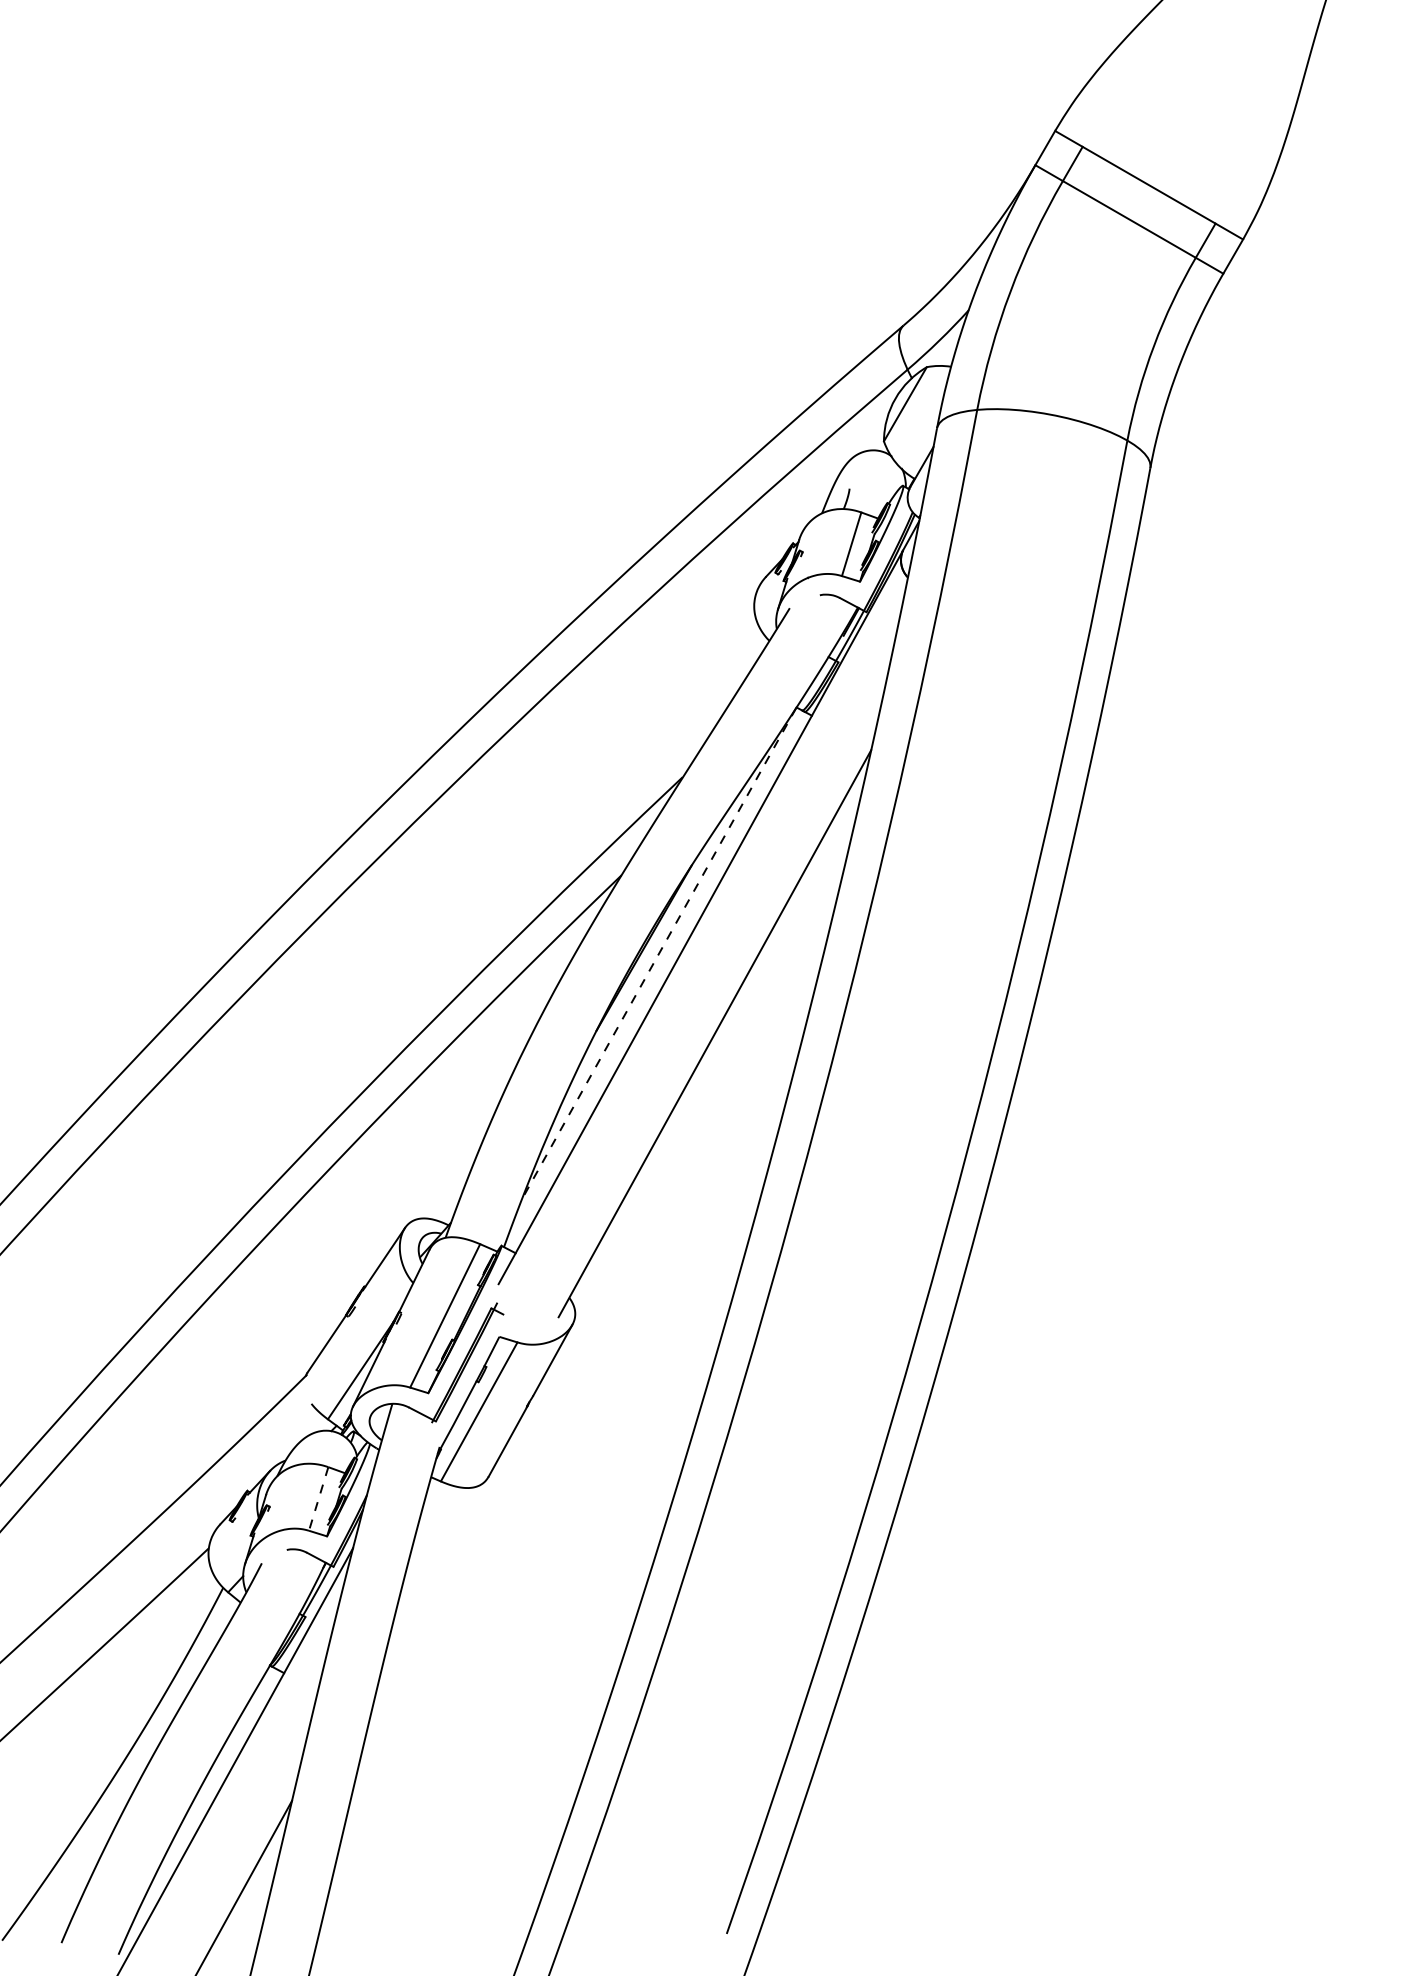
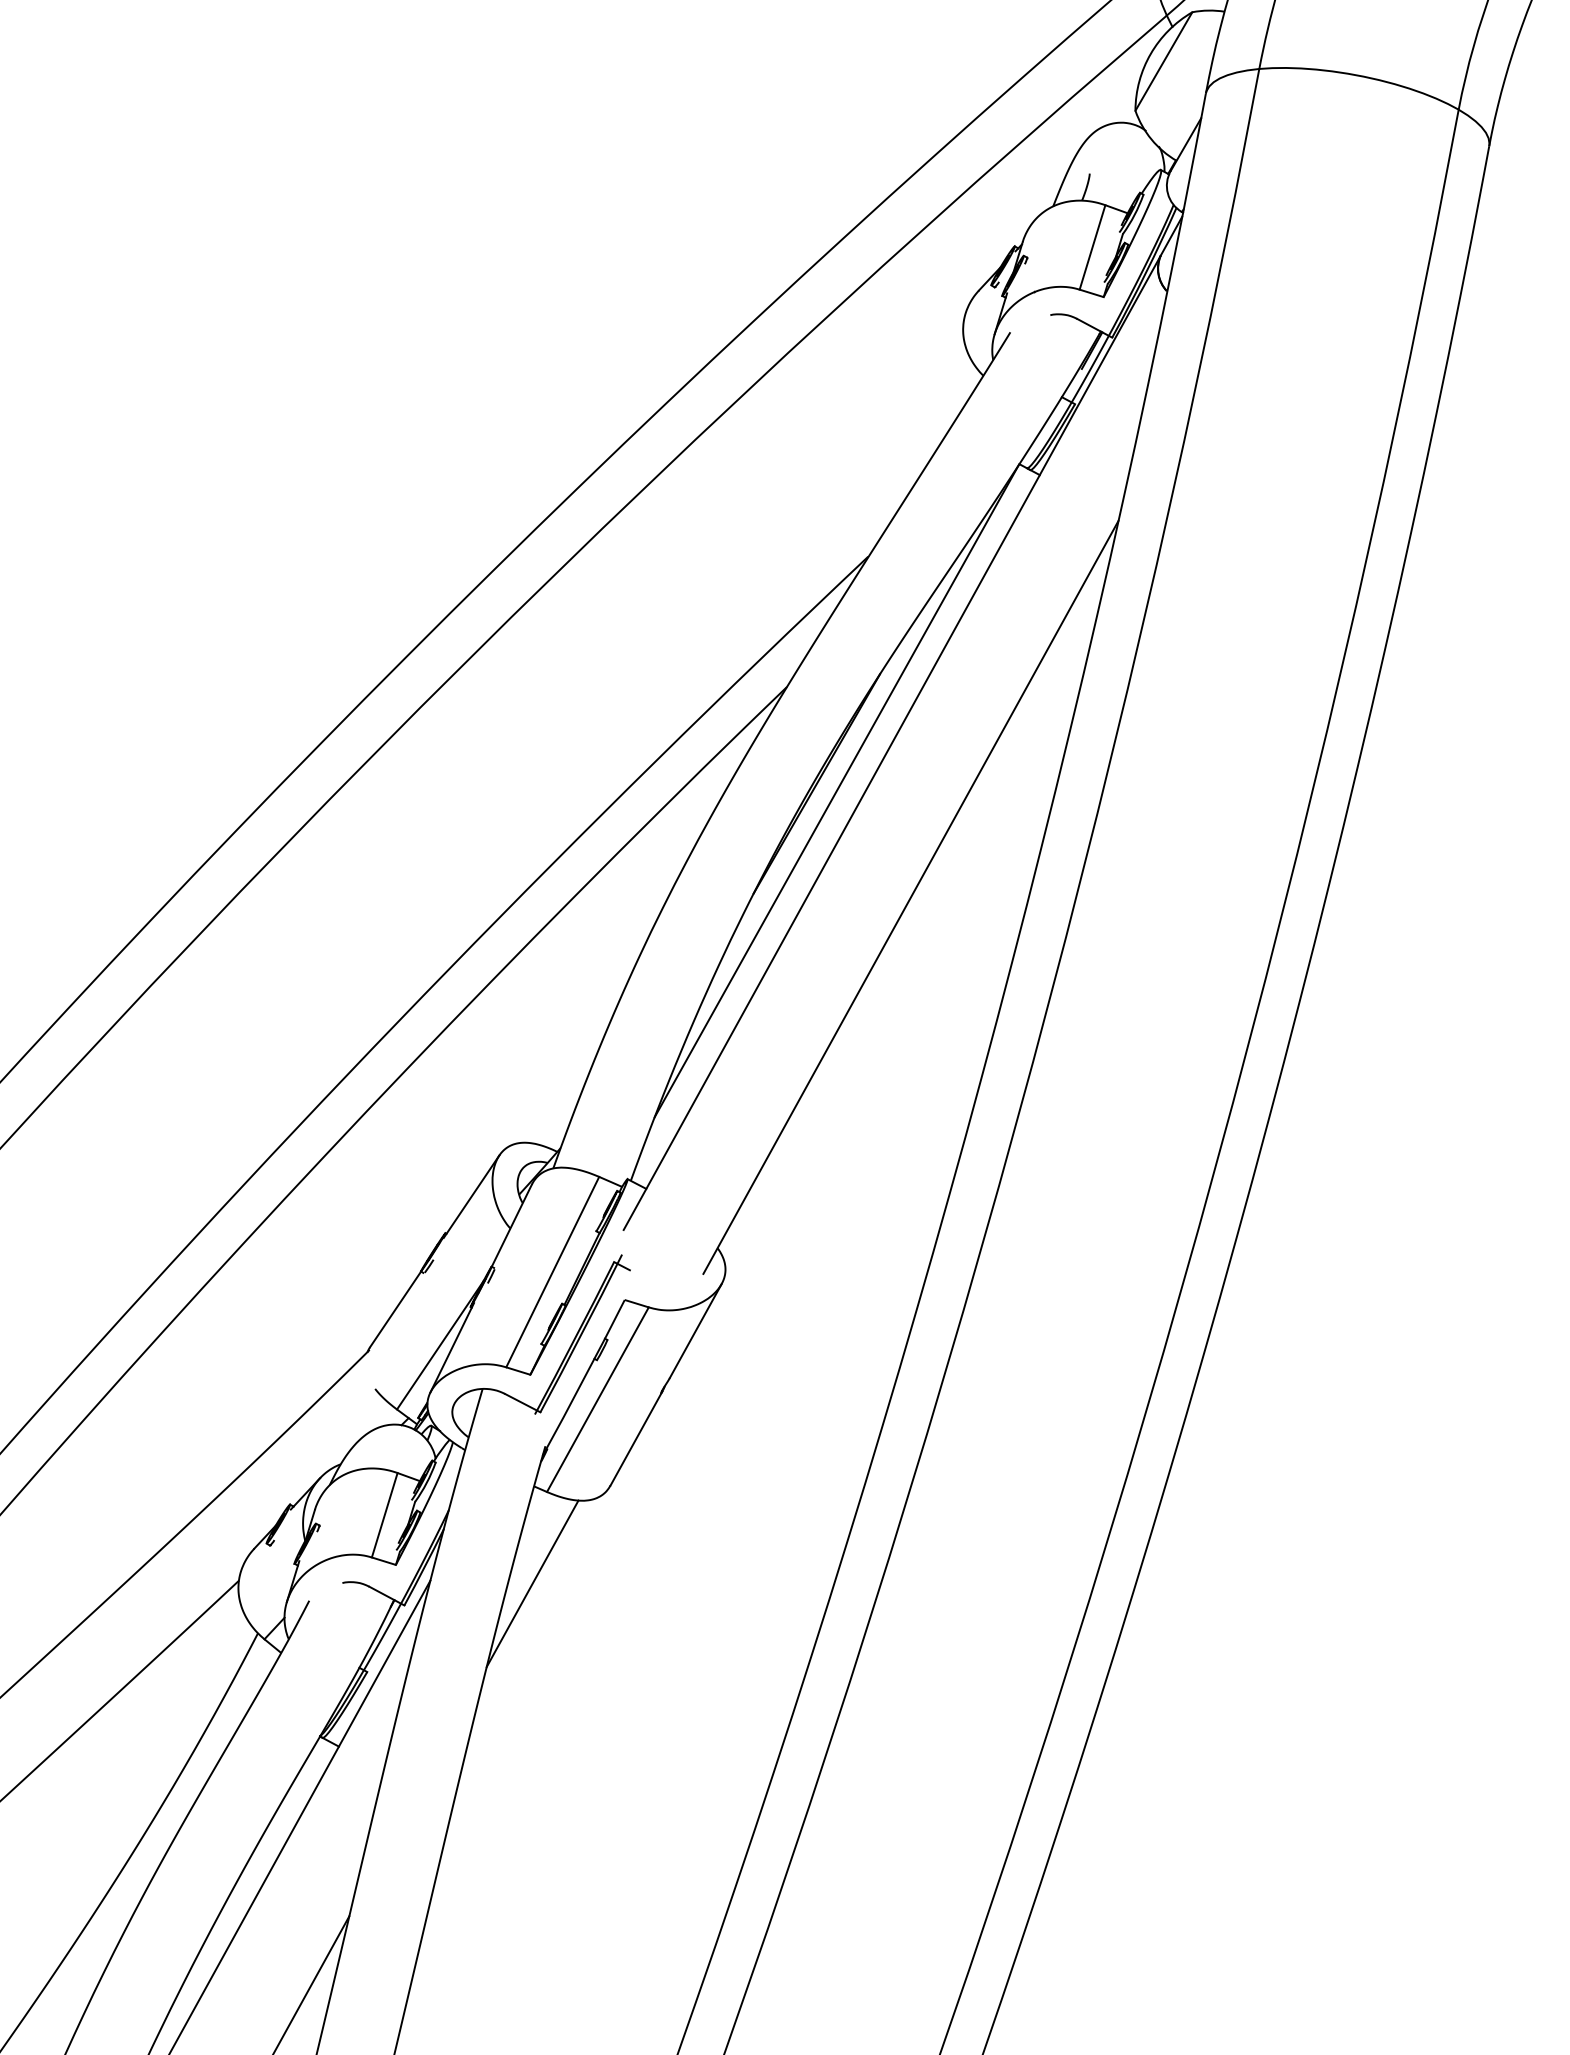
line: (658, 954) -> (836, 792), dashed -> solid
line: (318, 1499) -> (384, 1515), dashed -> solid
line: (429, 1550) -> (531, 1583), added

